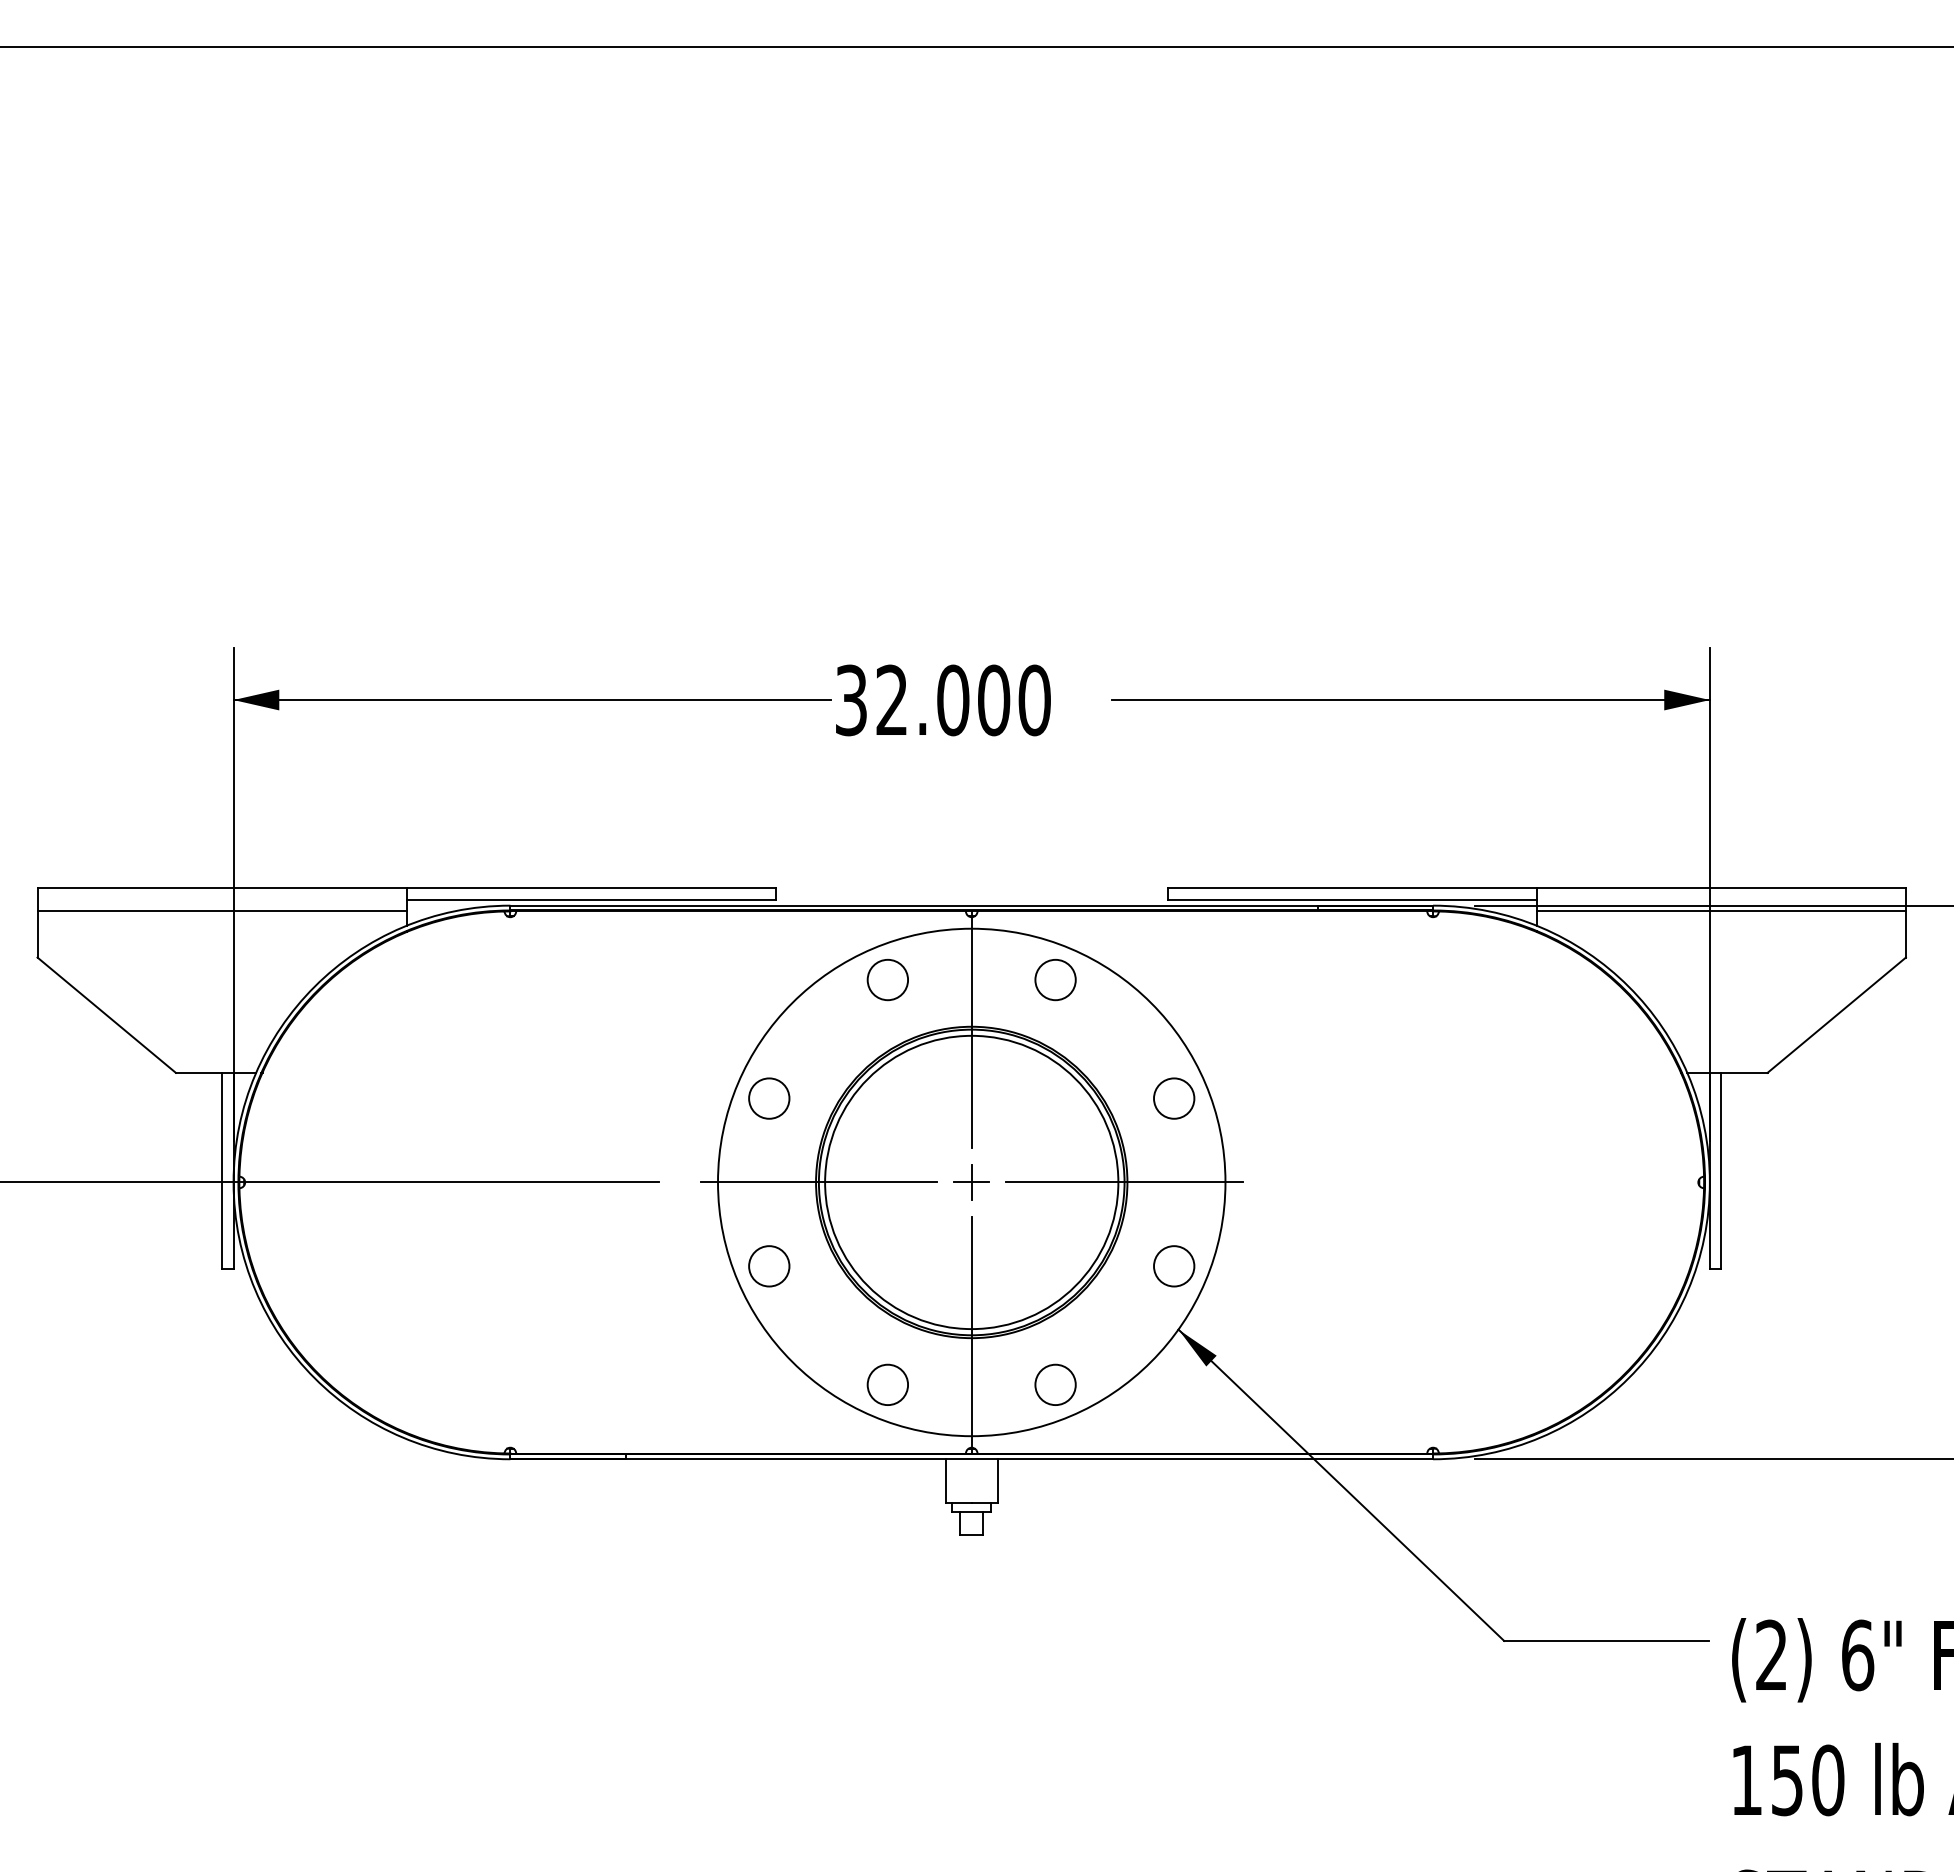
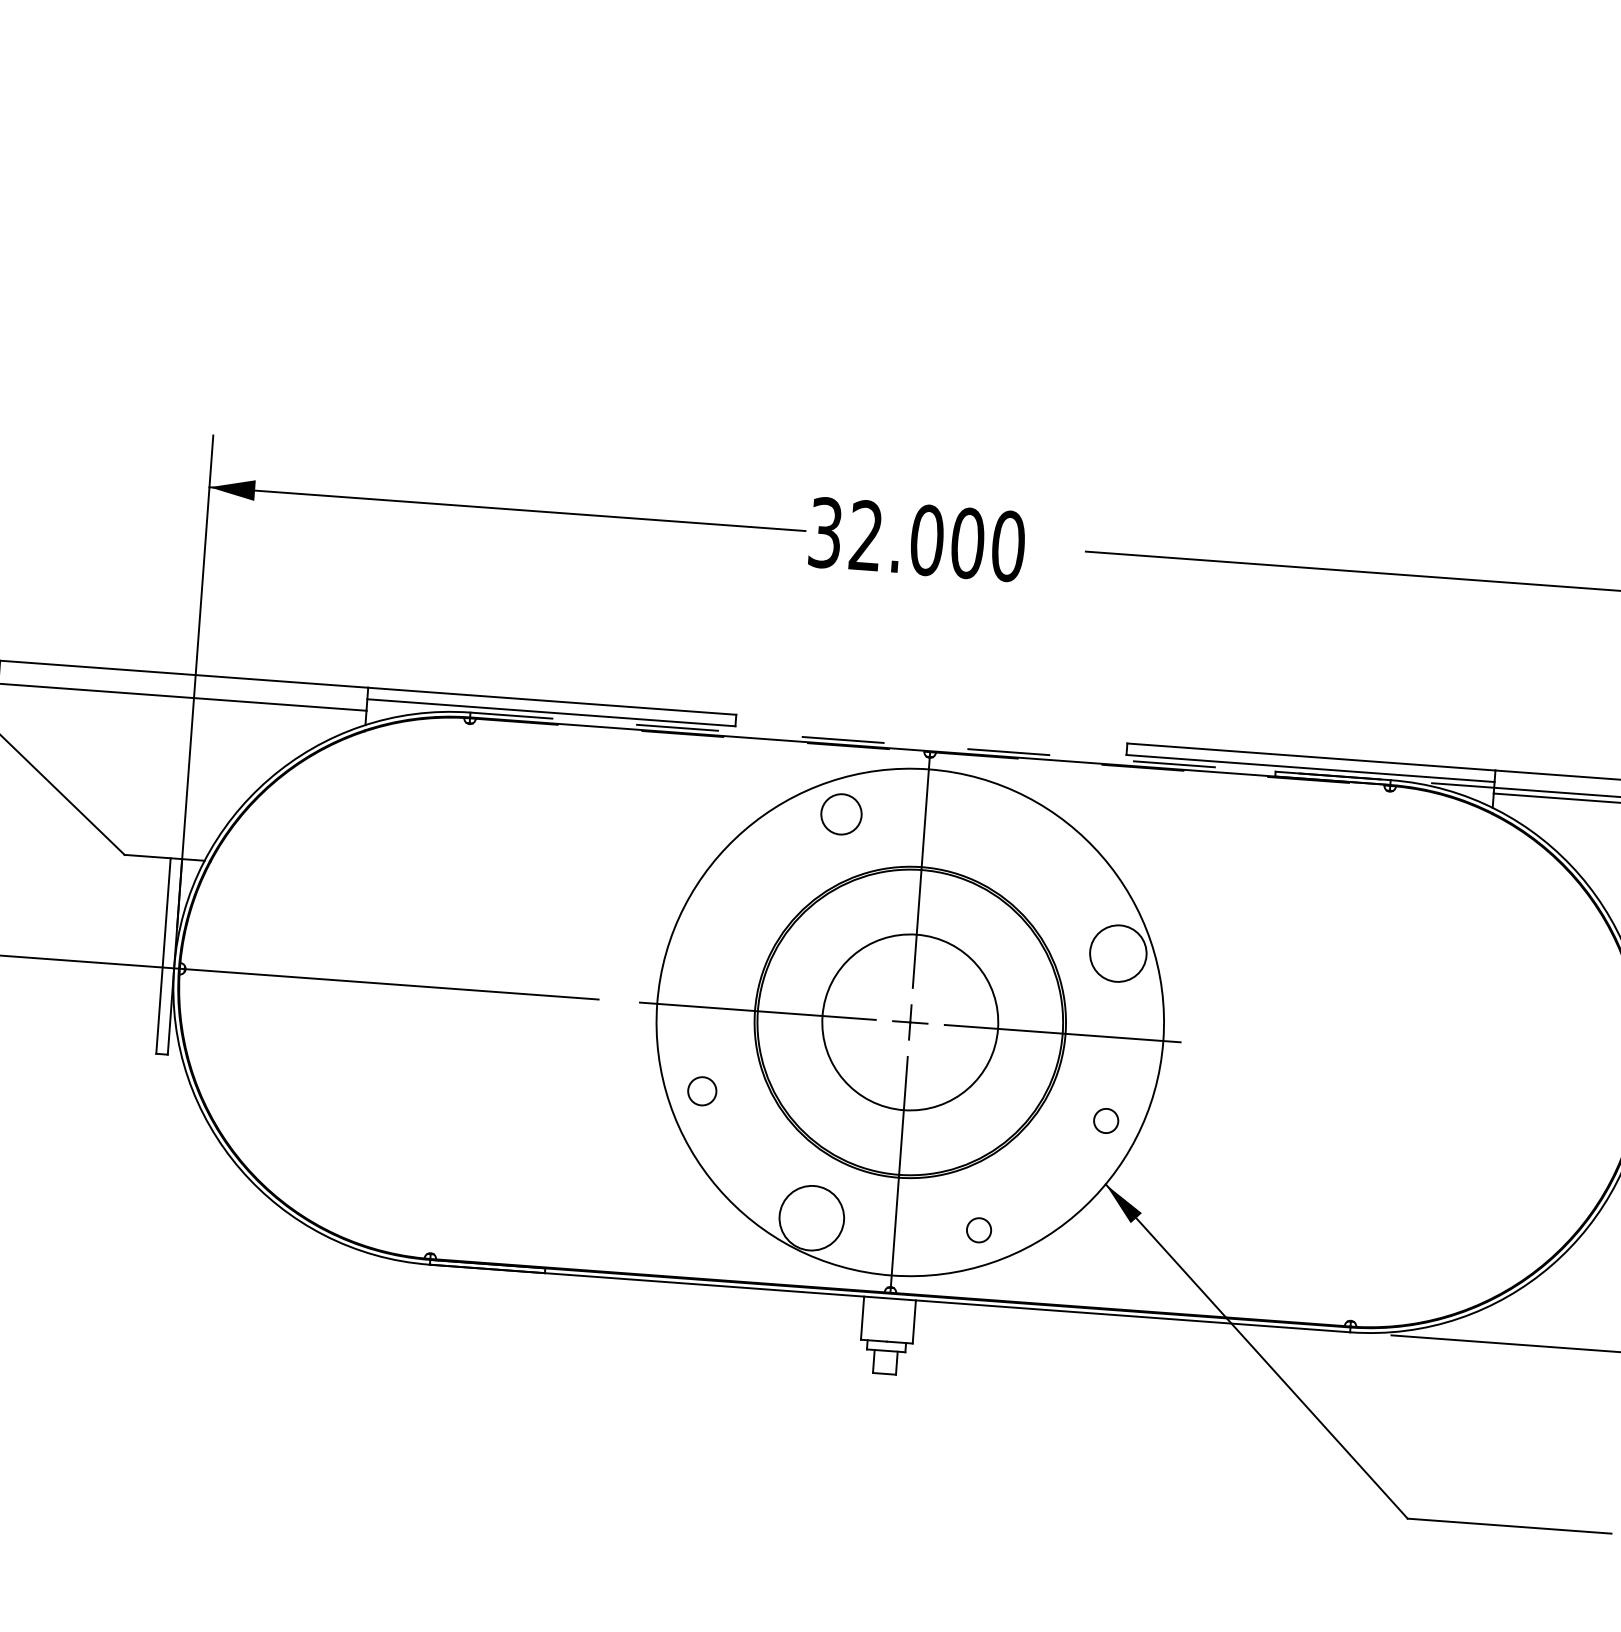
line: (972, 905) -> (931, 746), solid -> dashed
line: (741, 911) -> (700, 735), solid -> dashed
line: (1202, 911) -> (1160, 769), solid -> dashed
circle: (1055, 980) -> (1008, 827), removed
circle: (769, 1098) -> (714, 923), removed
circle: (1174, 1098) -> (1118, 953), size x1.4
circle: (971, 1182) -> (910, 1022), size x0.6
circle: (769, 1266) -> (702, 1091), size x0.7
circle: (1174, 1266) -> (1106, 1121), size x0.6
circle: (887, 1384) -> (811, 1217), size x1.6
circle: (1055, 1384) -> (979, 1230), size x0.6

